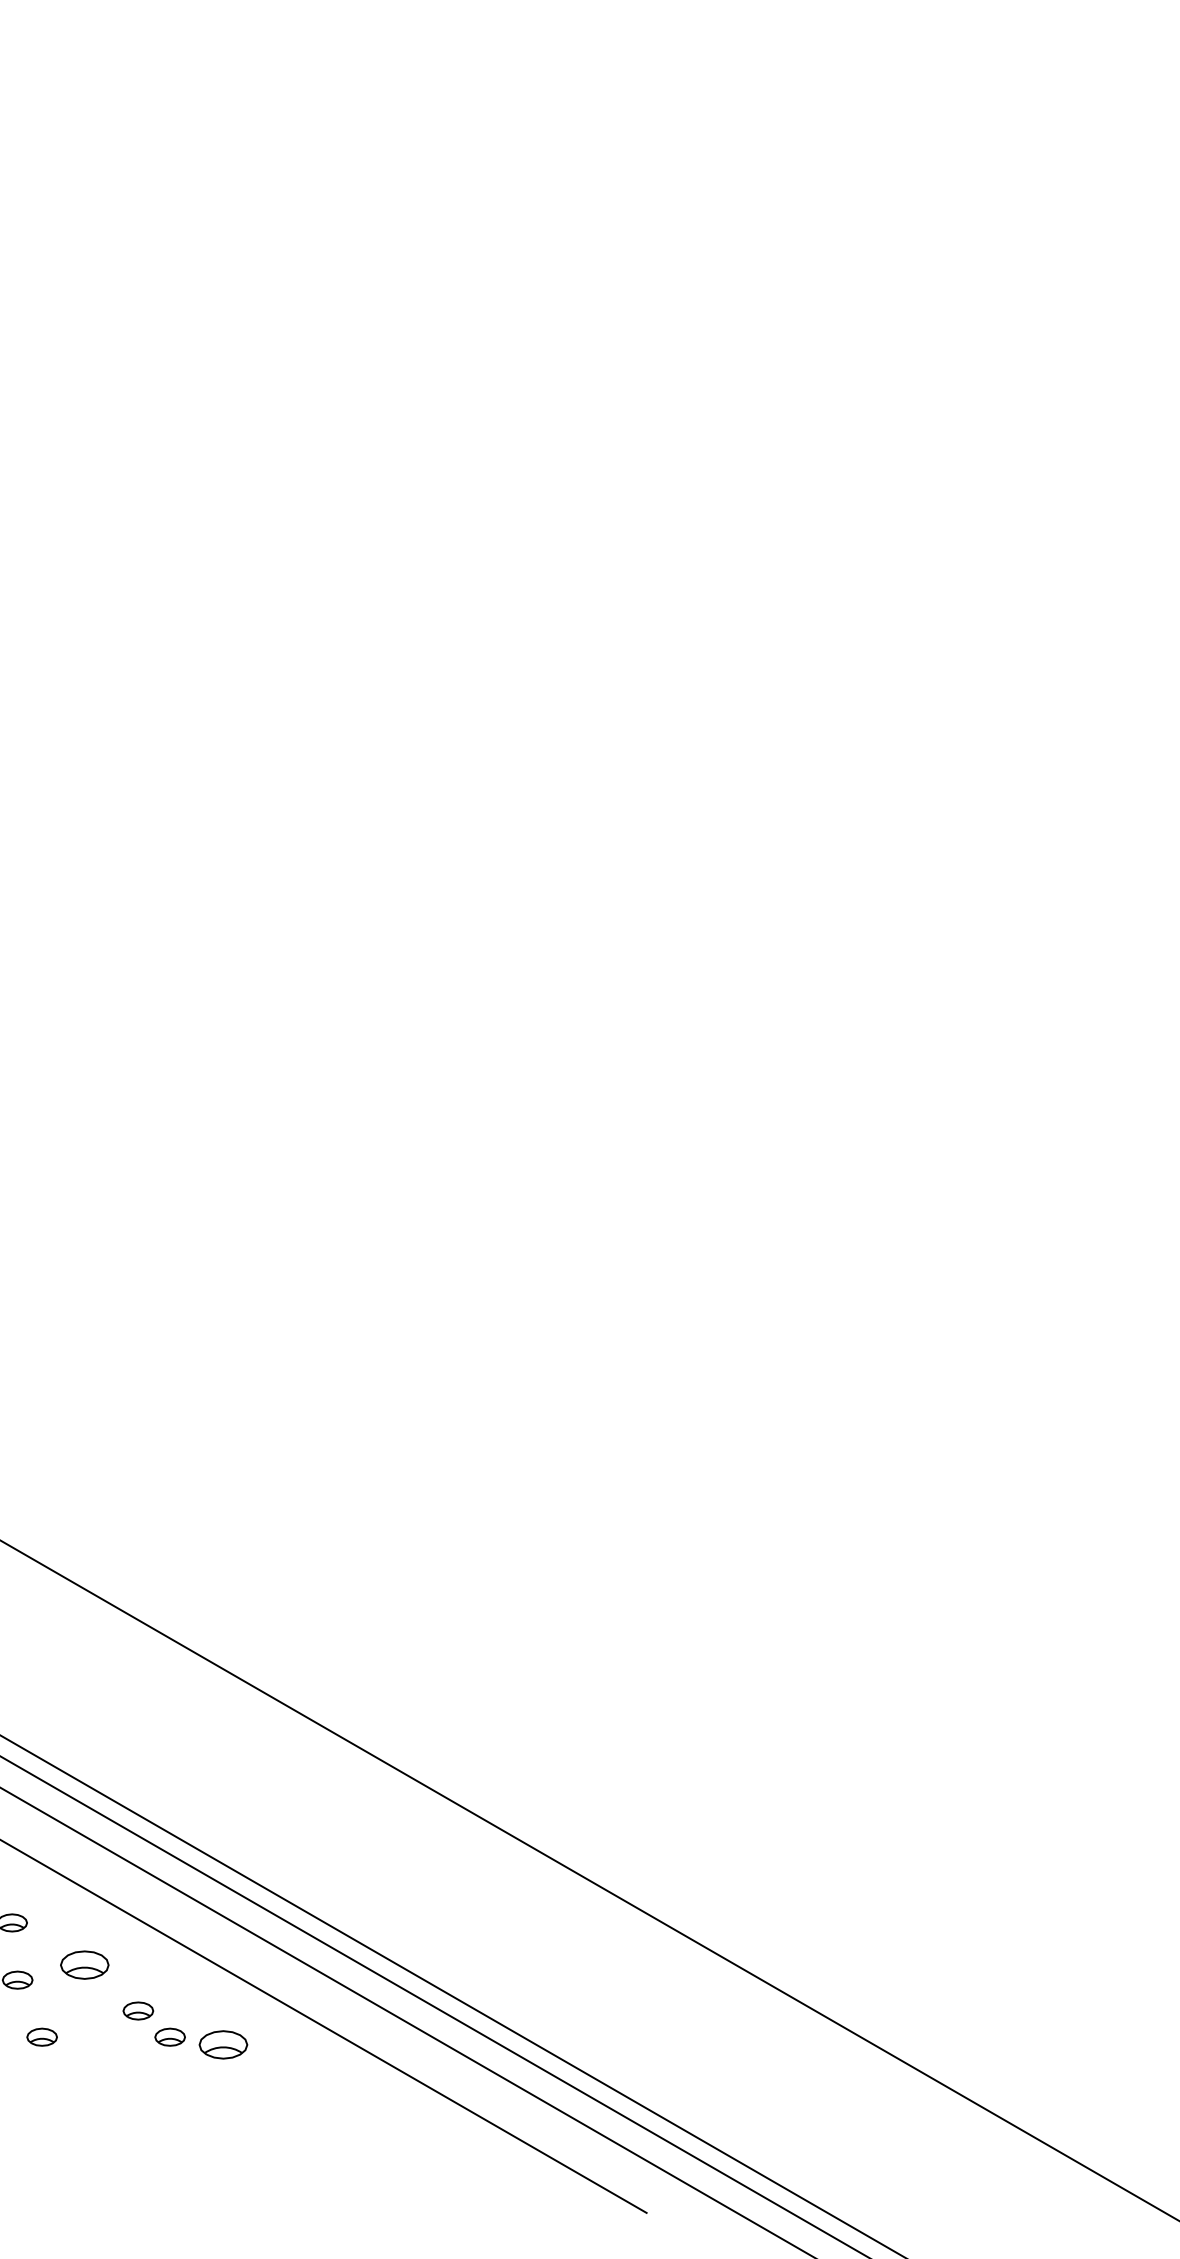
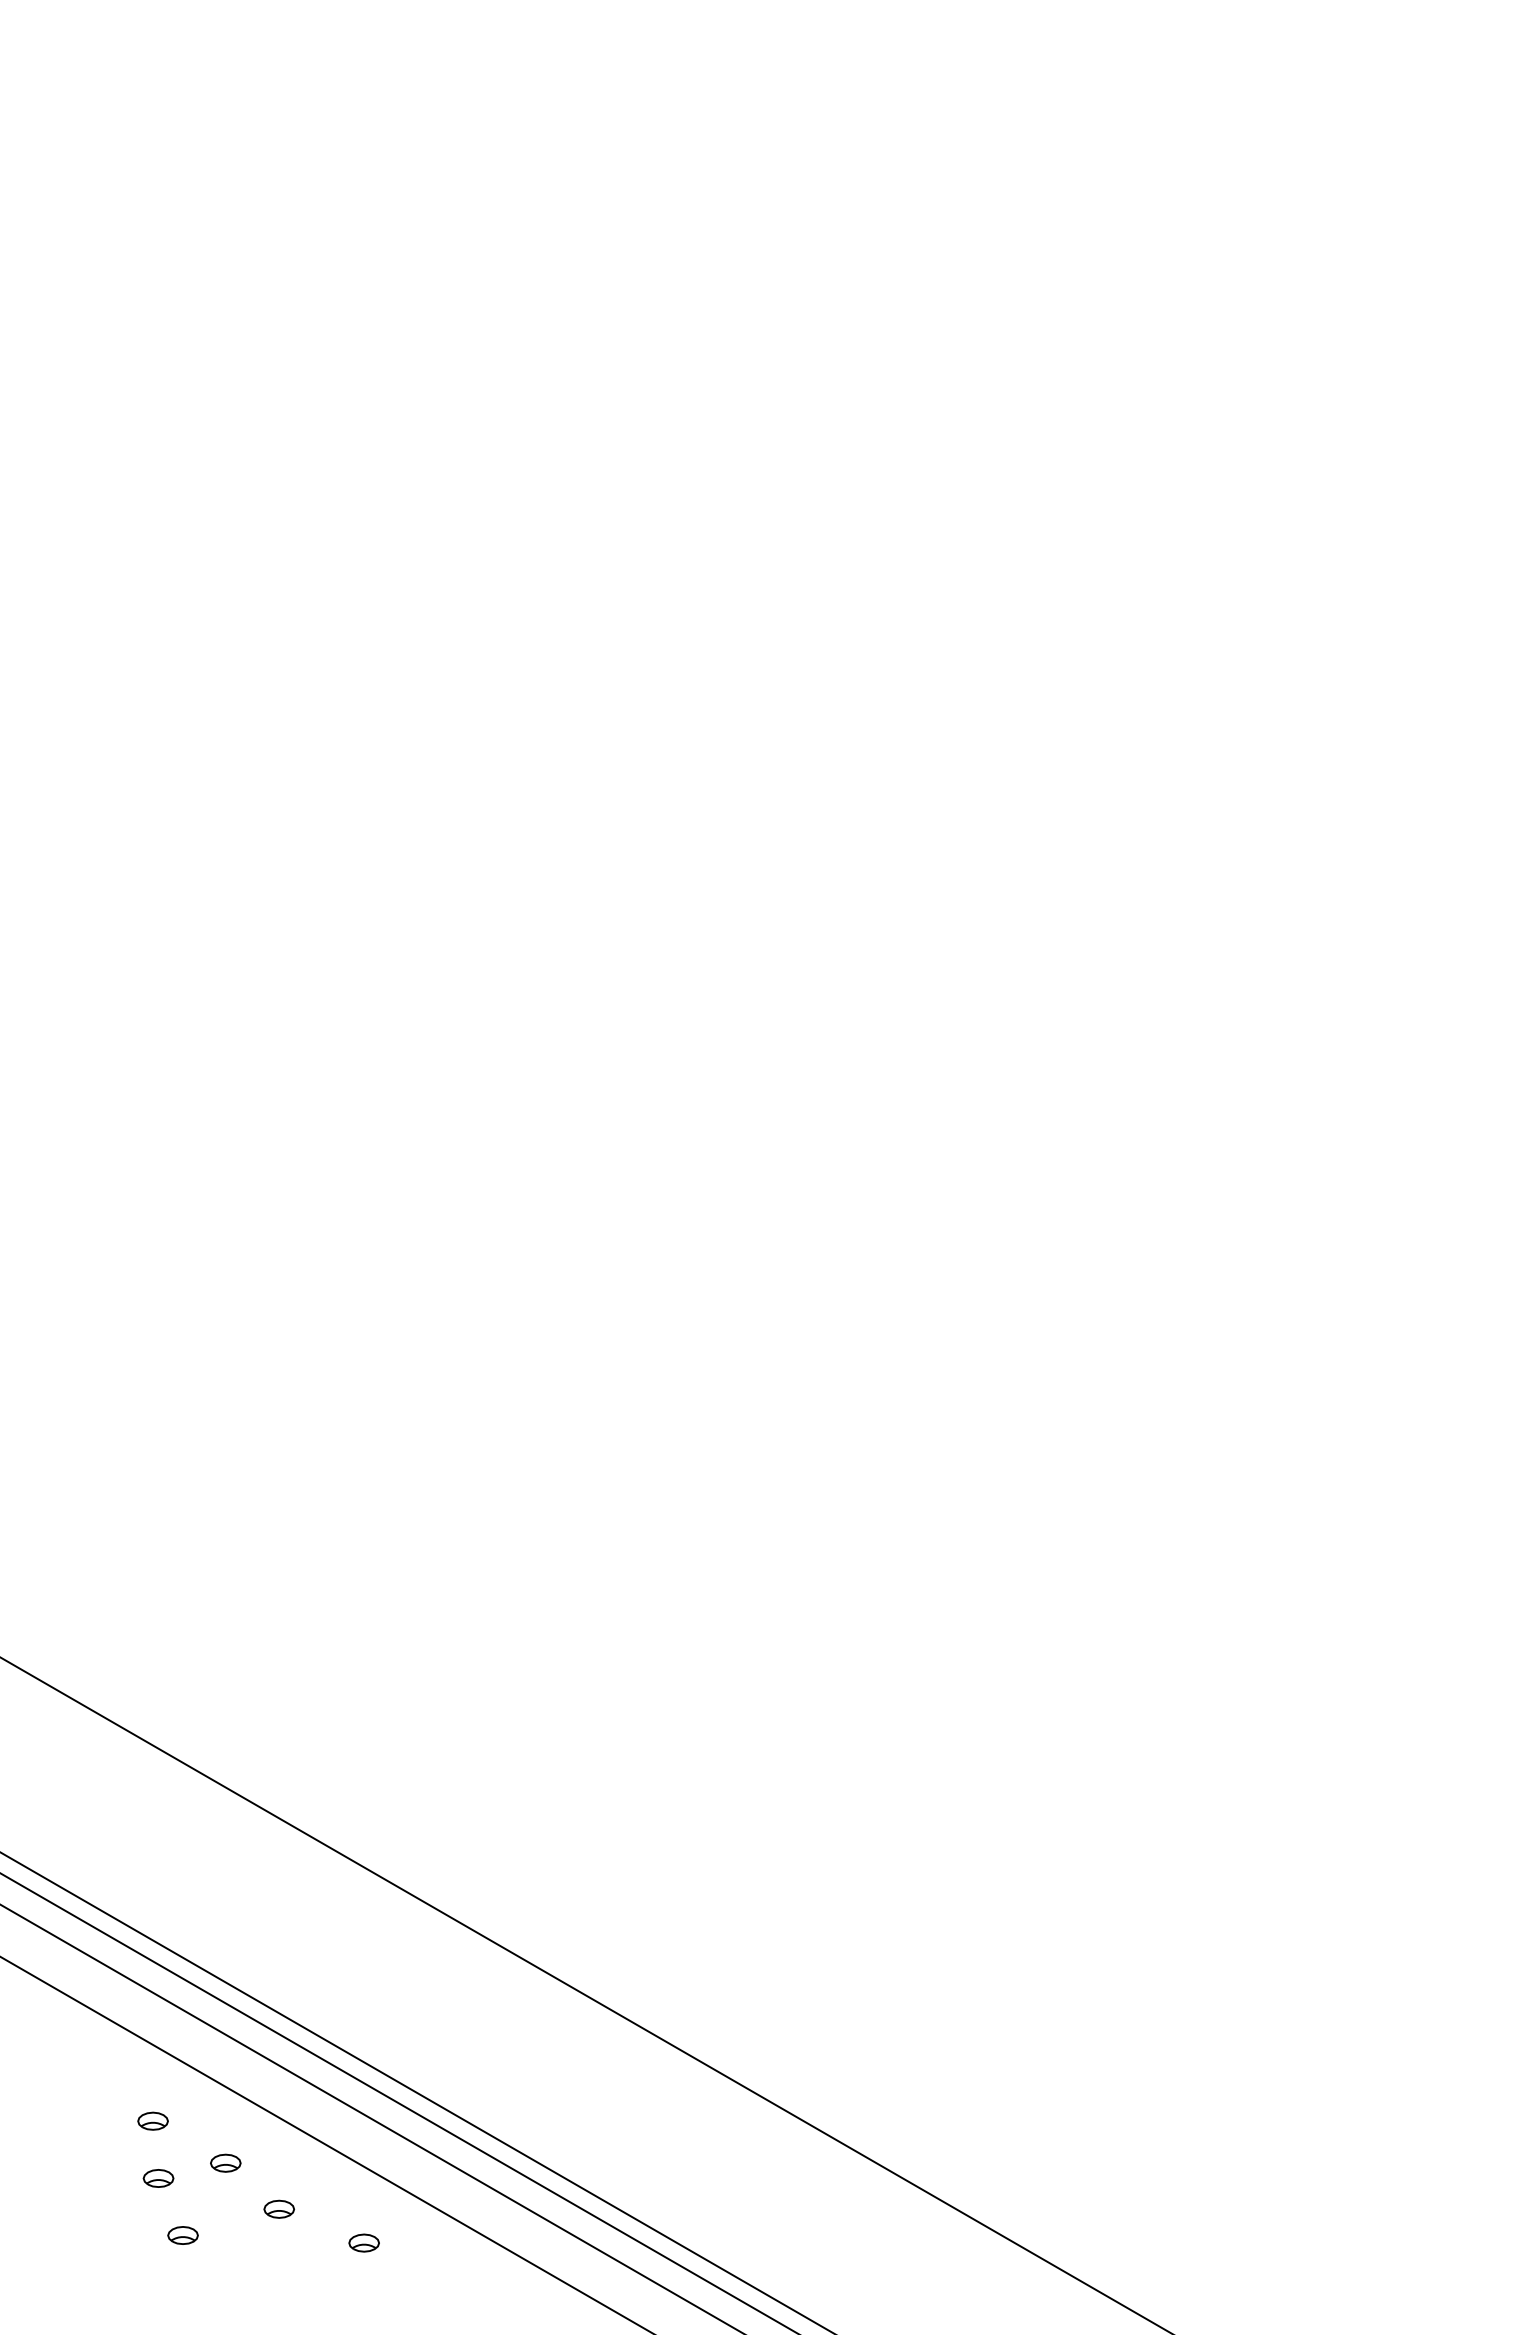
part: (84, 1964) -> (225, 2162), size x0.62
part: (169, 2037) -> (310, 2235), removed
part: (222, 2044) -> (363, 2242), size x0.62

